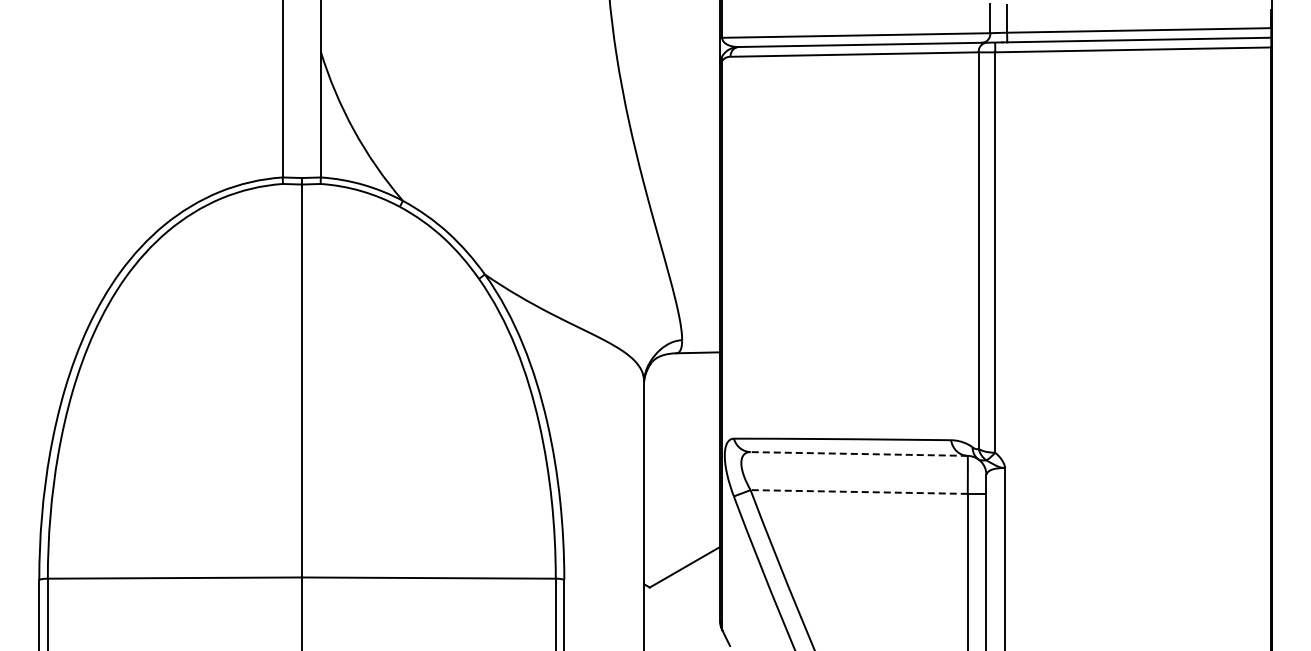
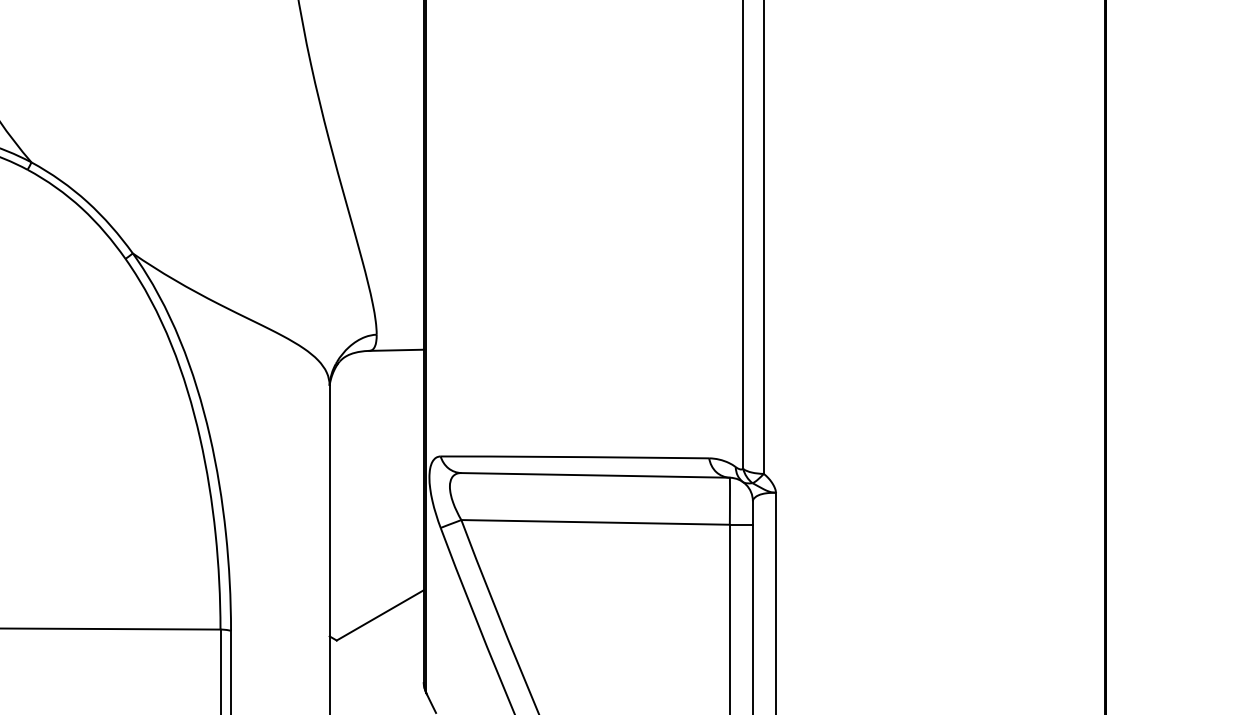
line: (859, 453) -> (595, 474), dashed -> solid
line: (859, 492) -> (595, 523), dashed -> solid

